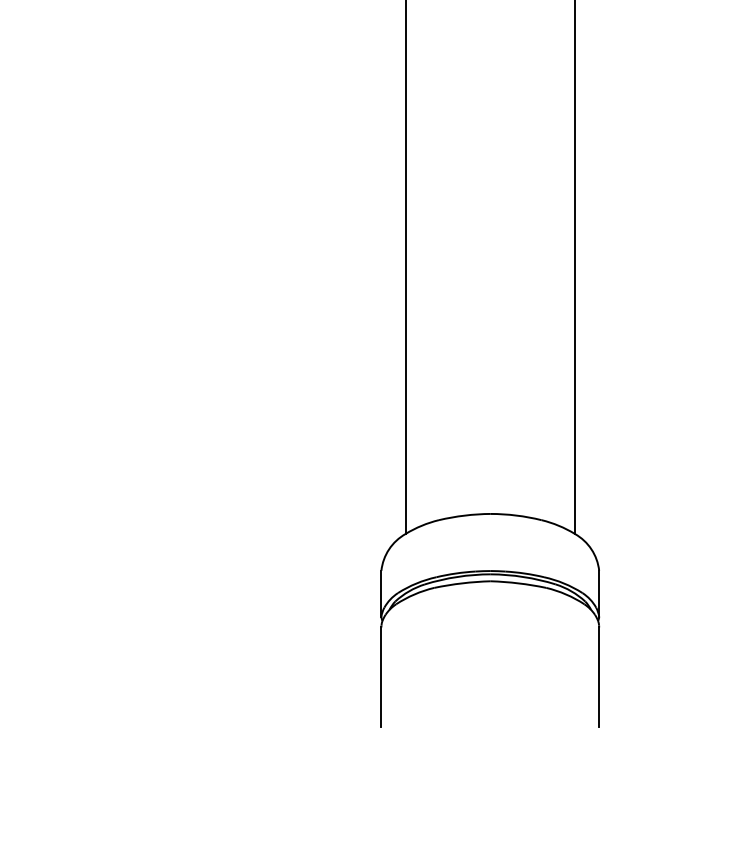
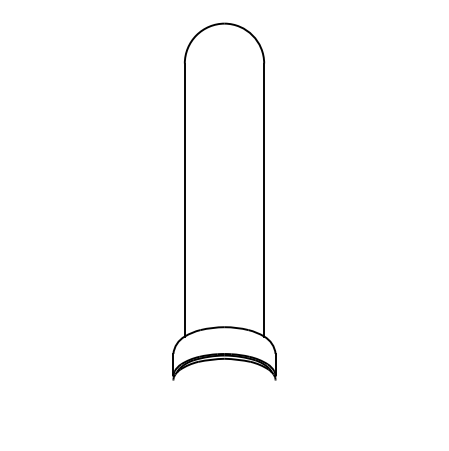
line: (381, 676) -> (173, 403), removed
line: (598, 676) -> (275, 403), removed

